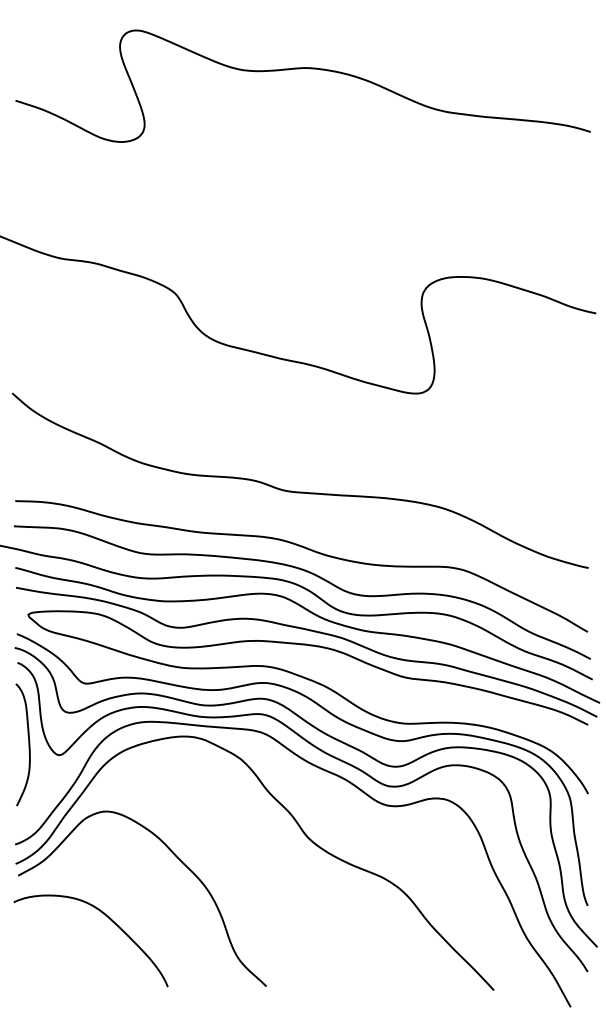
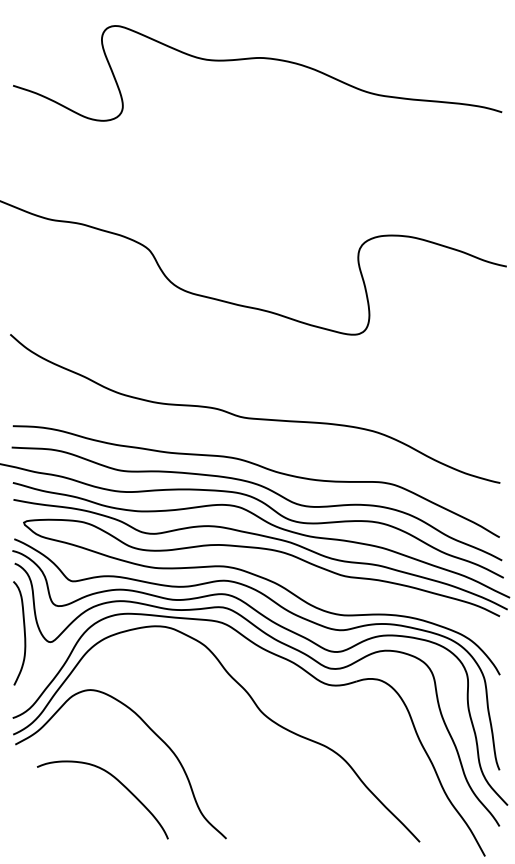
curve: (110, 920) -> (119, 782), moved

